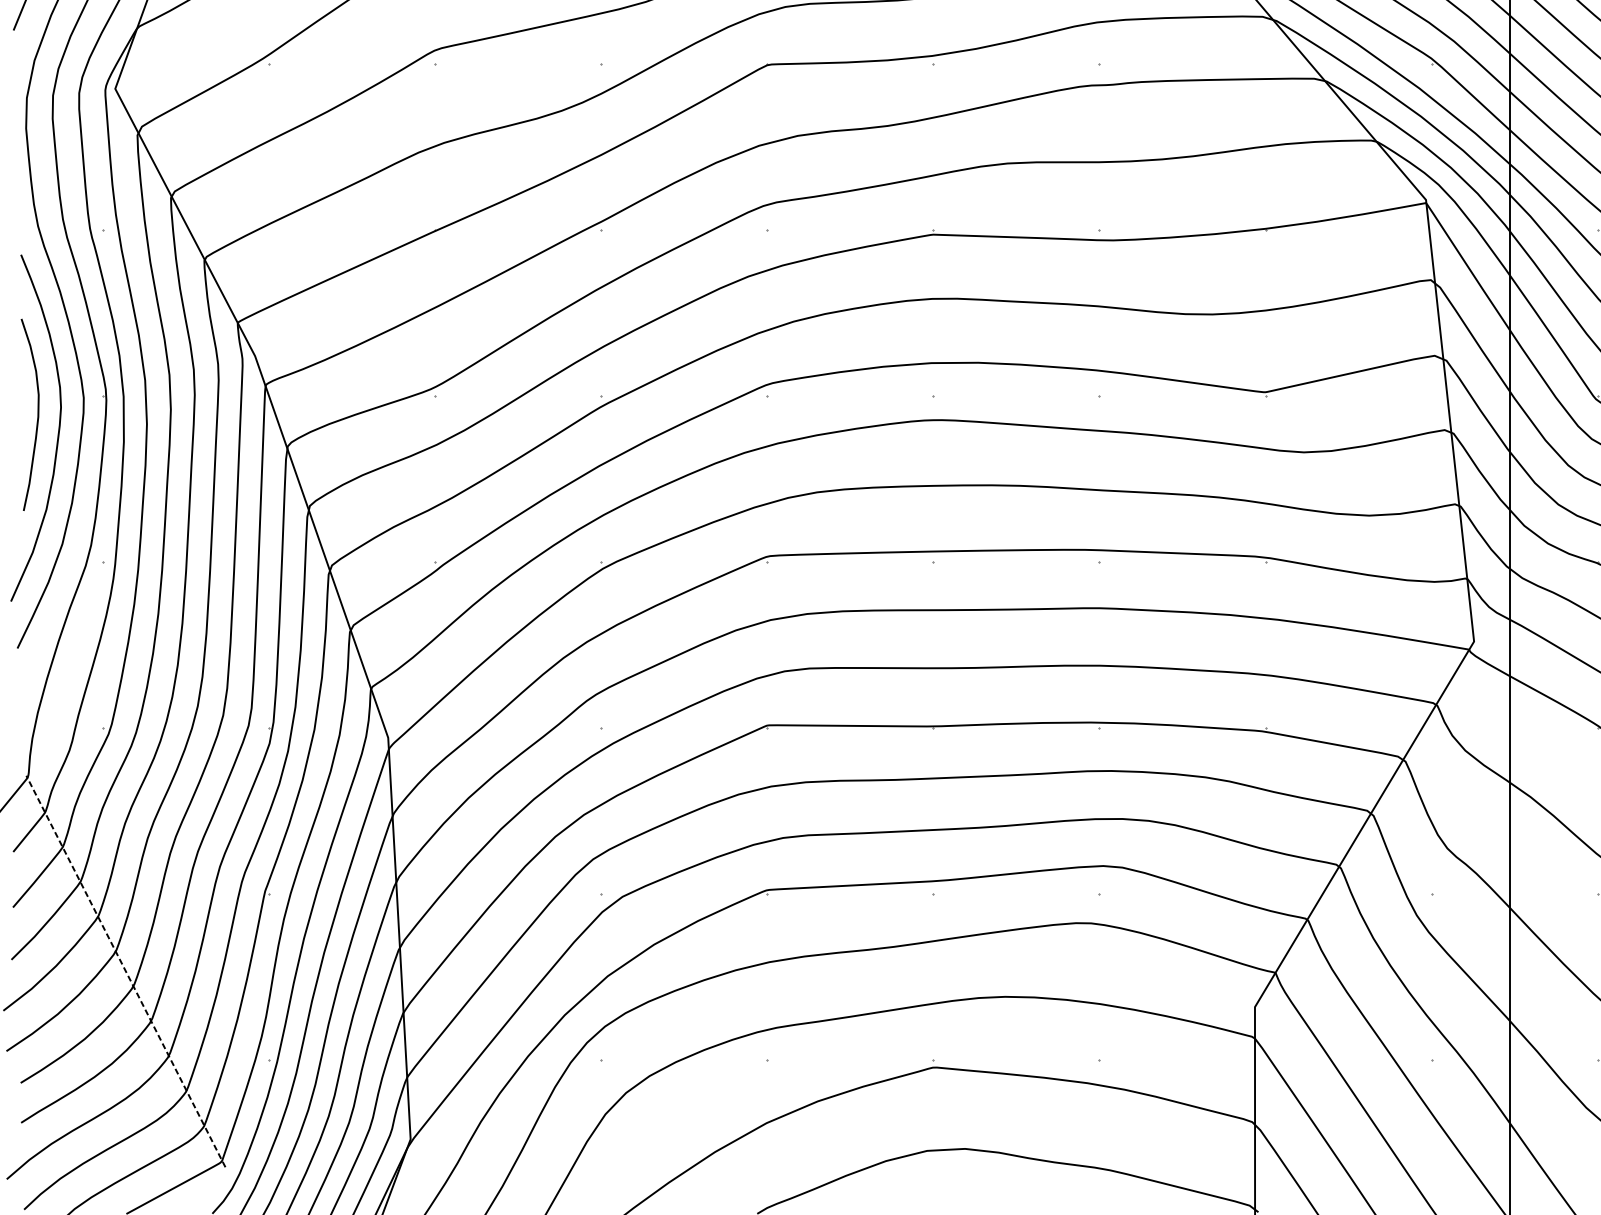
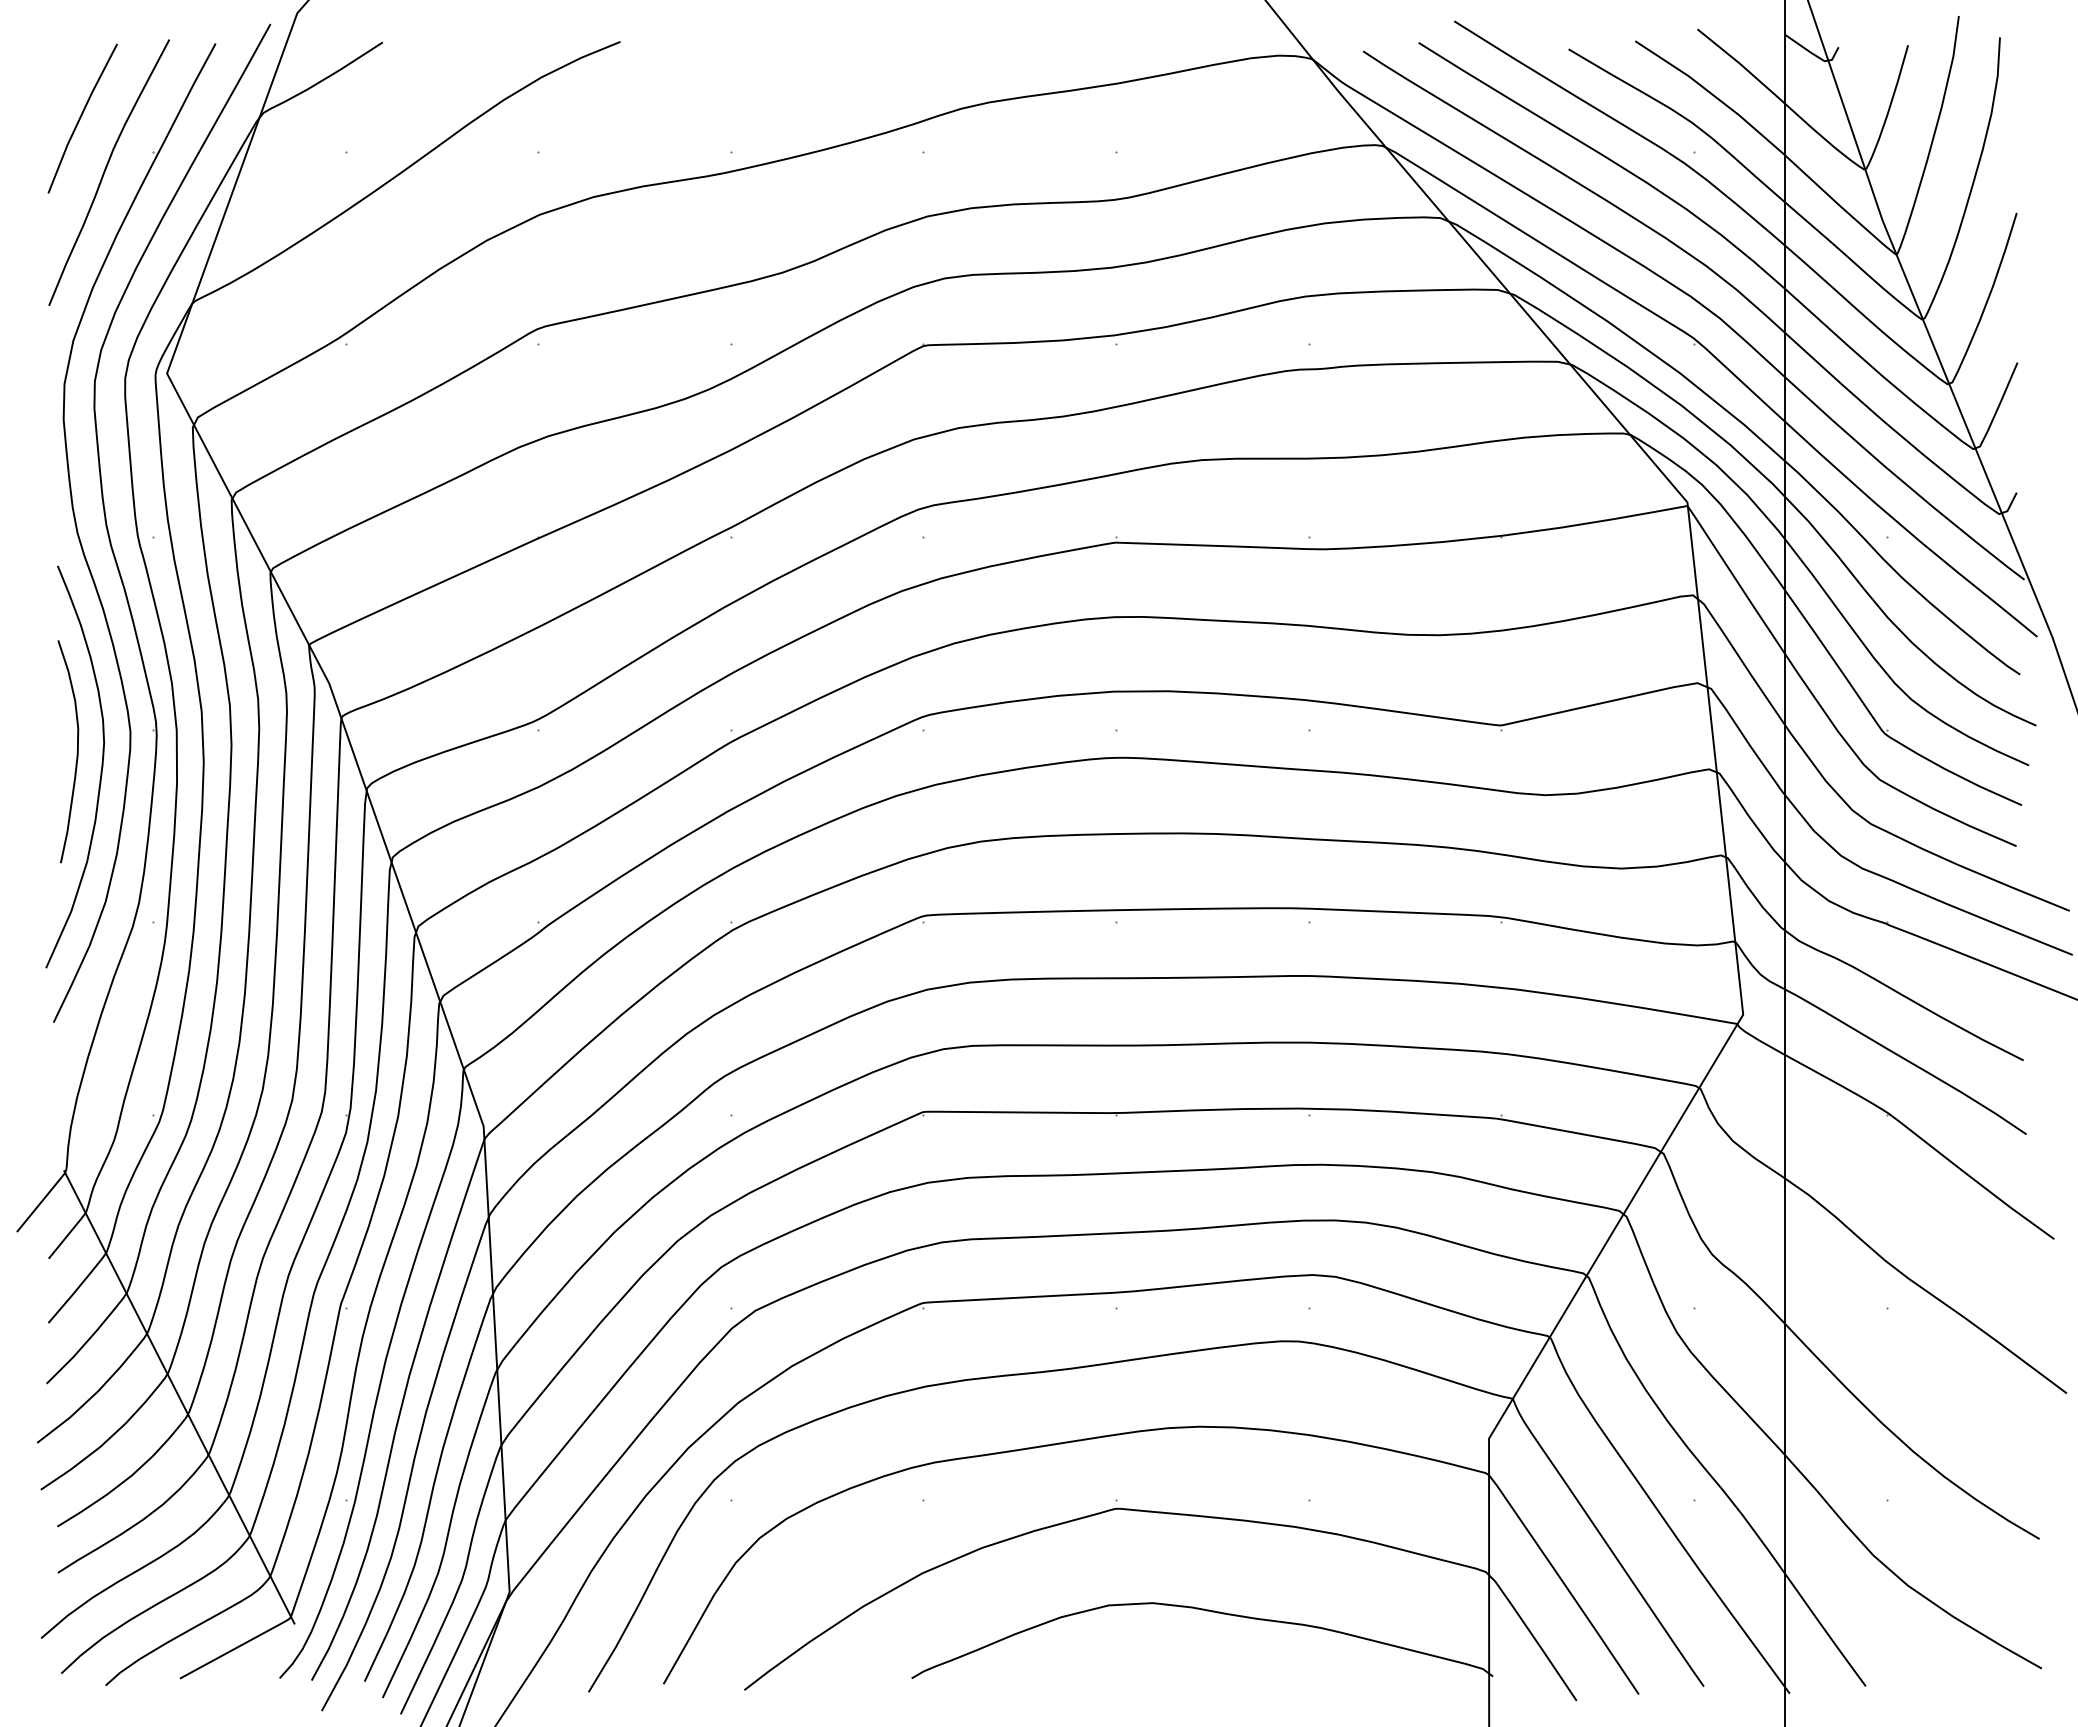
line: (126, 971) -> (179, 1397), dashed -> solid

